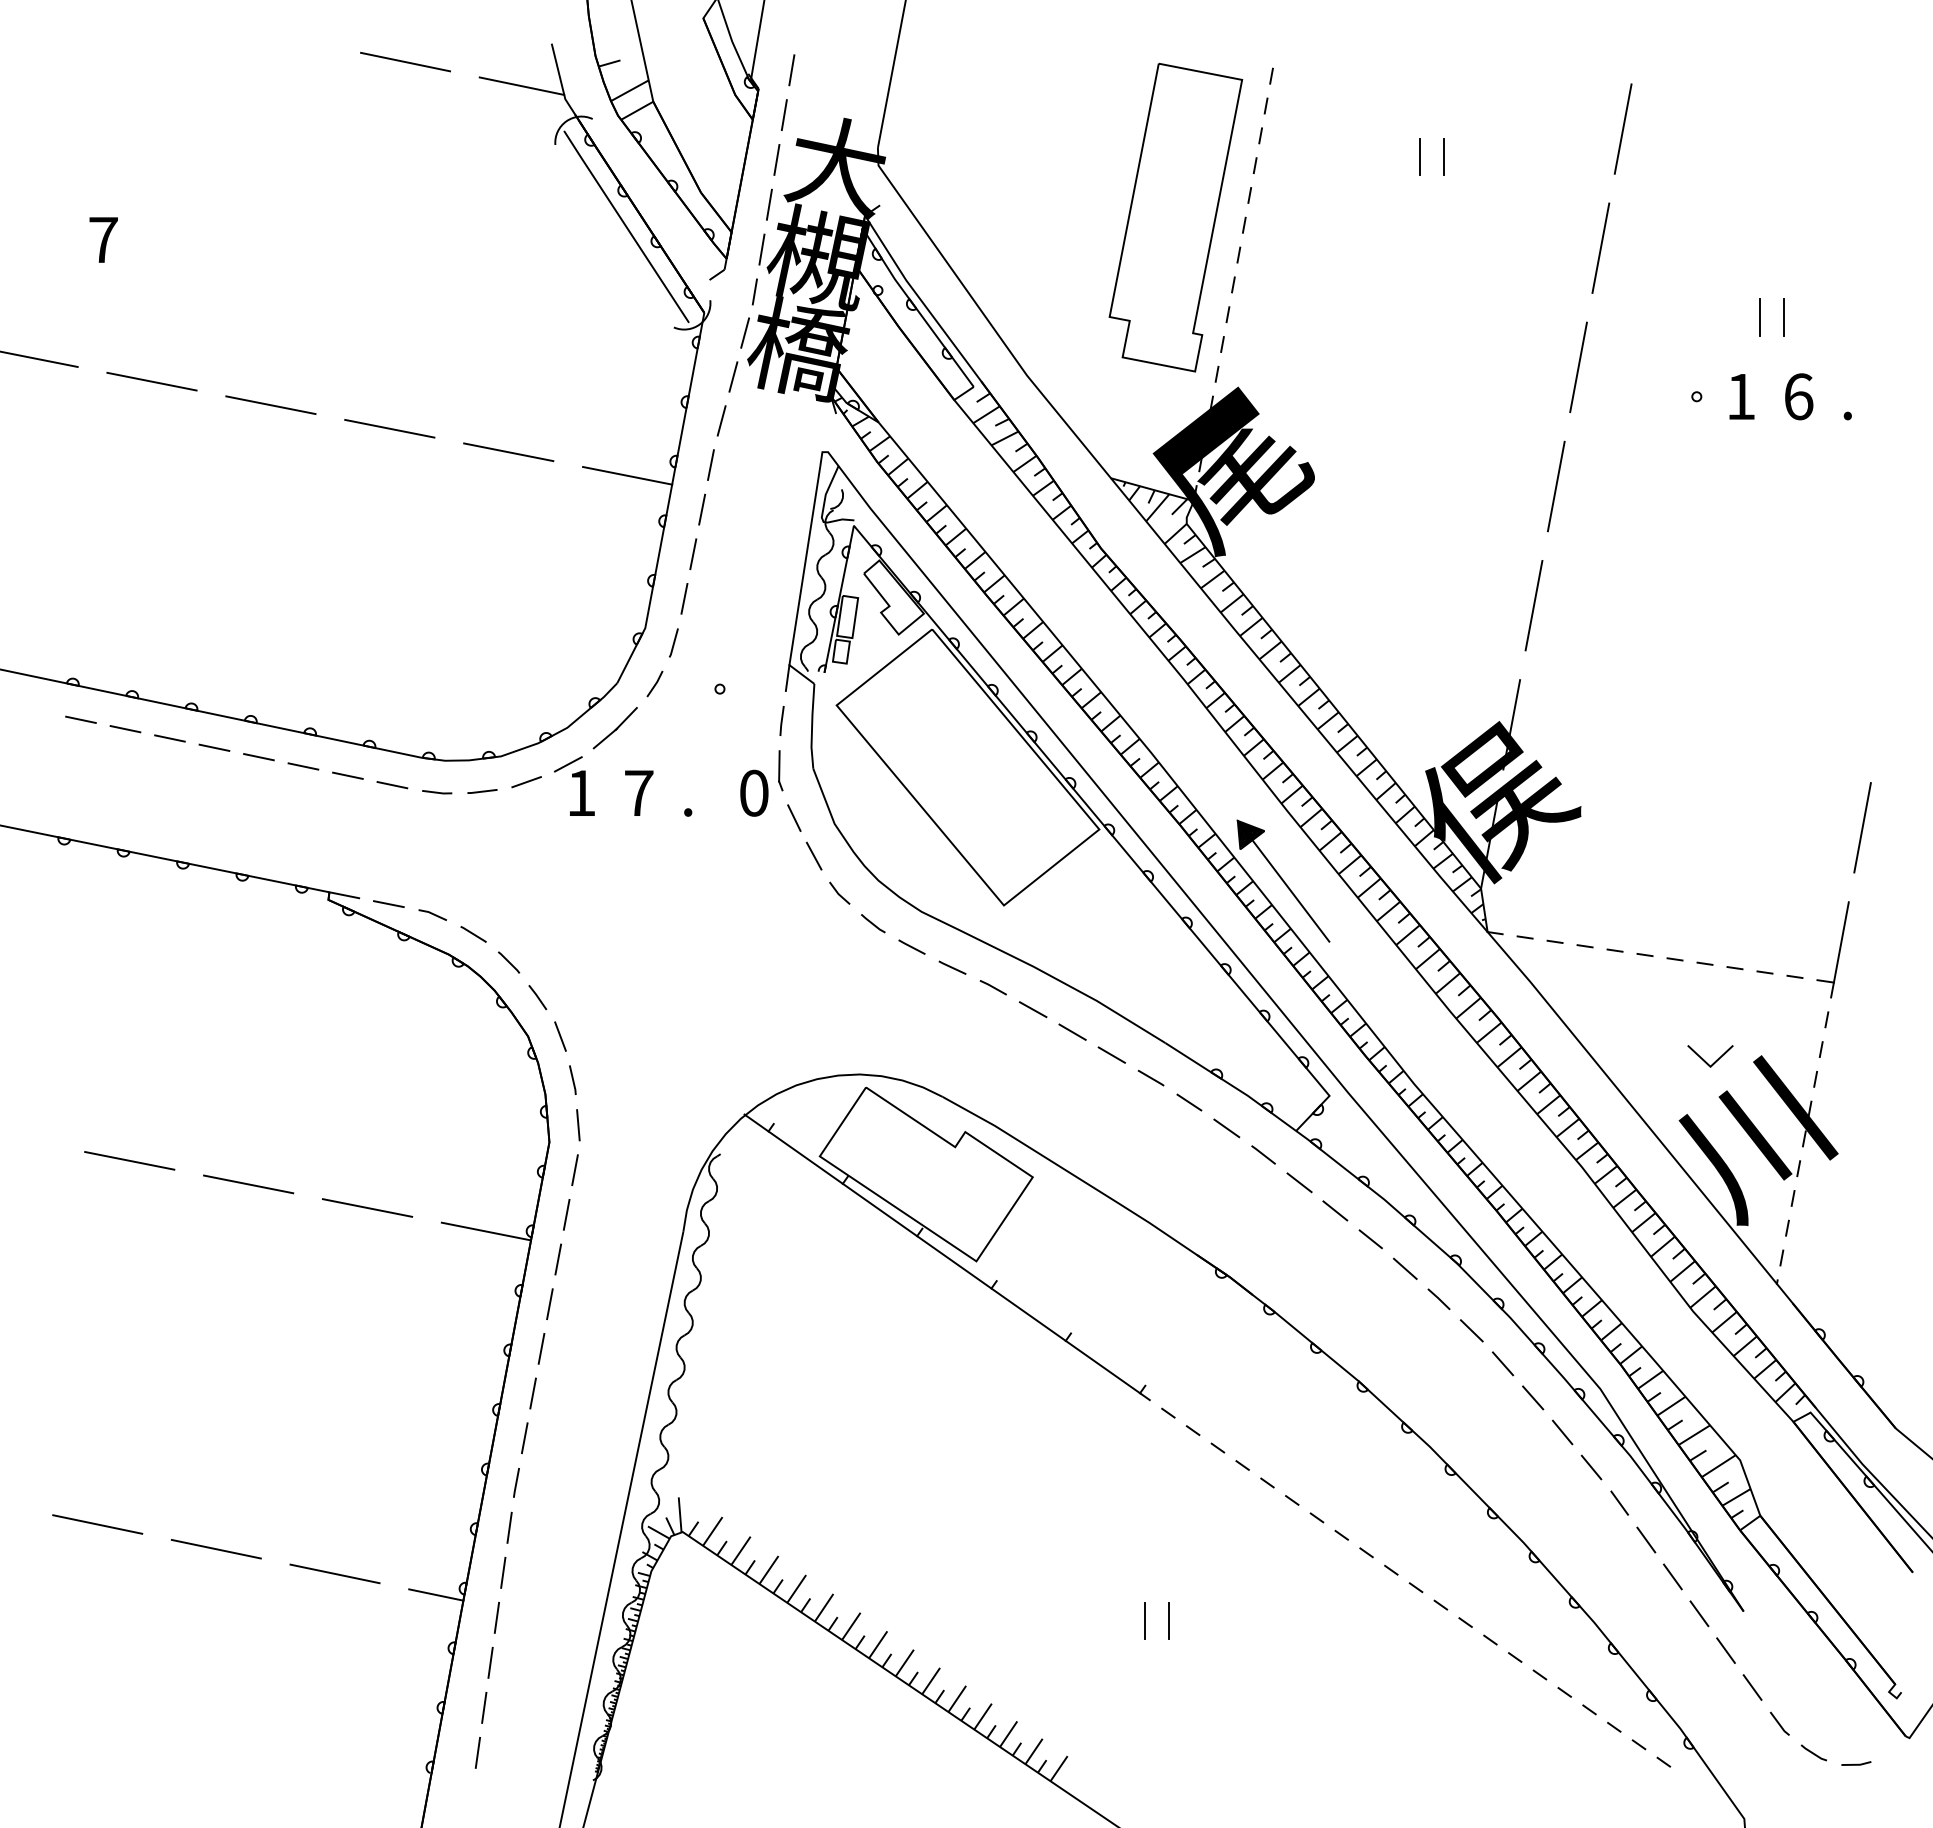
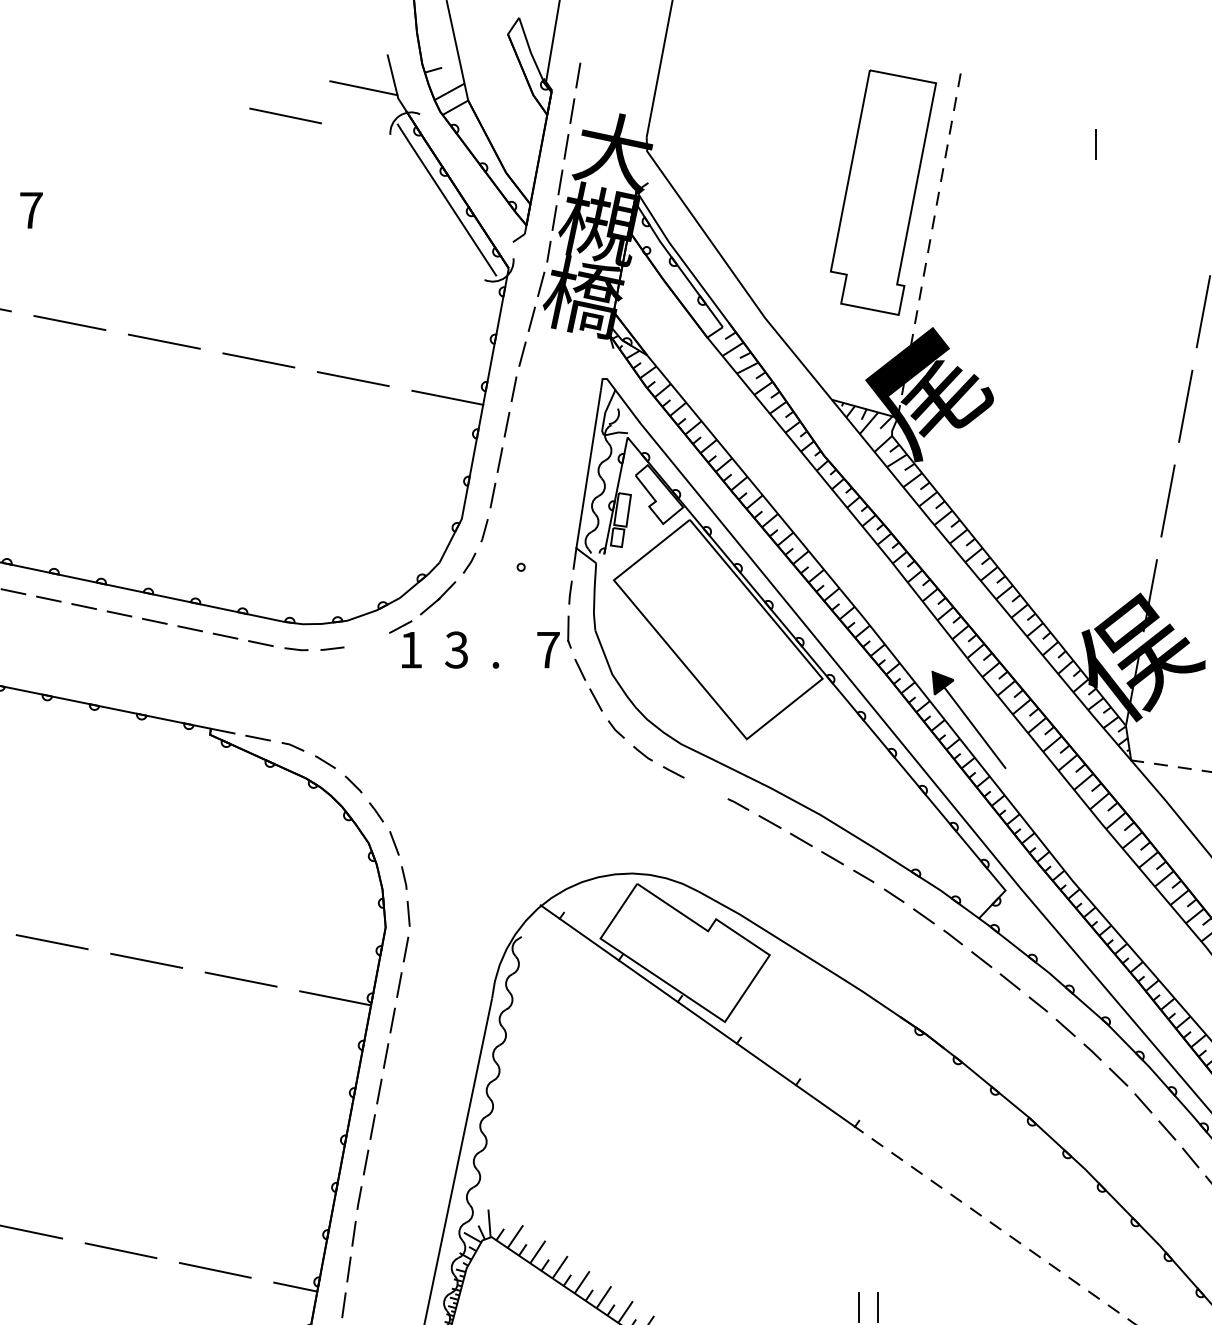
line: (405, 61) -> (285, 115), moved
line: (1419, 156) -> (1077, 144), removed
line: (526, 782) -> (367, 641), removed
text: (638, 792) -> (456, 649), 7 -> 3
text: (754, 792) -> (548, 649), 0 -> 7
line: (952, 967) -> (705, 788), removed

